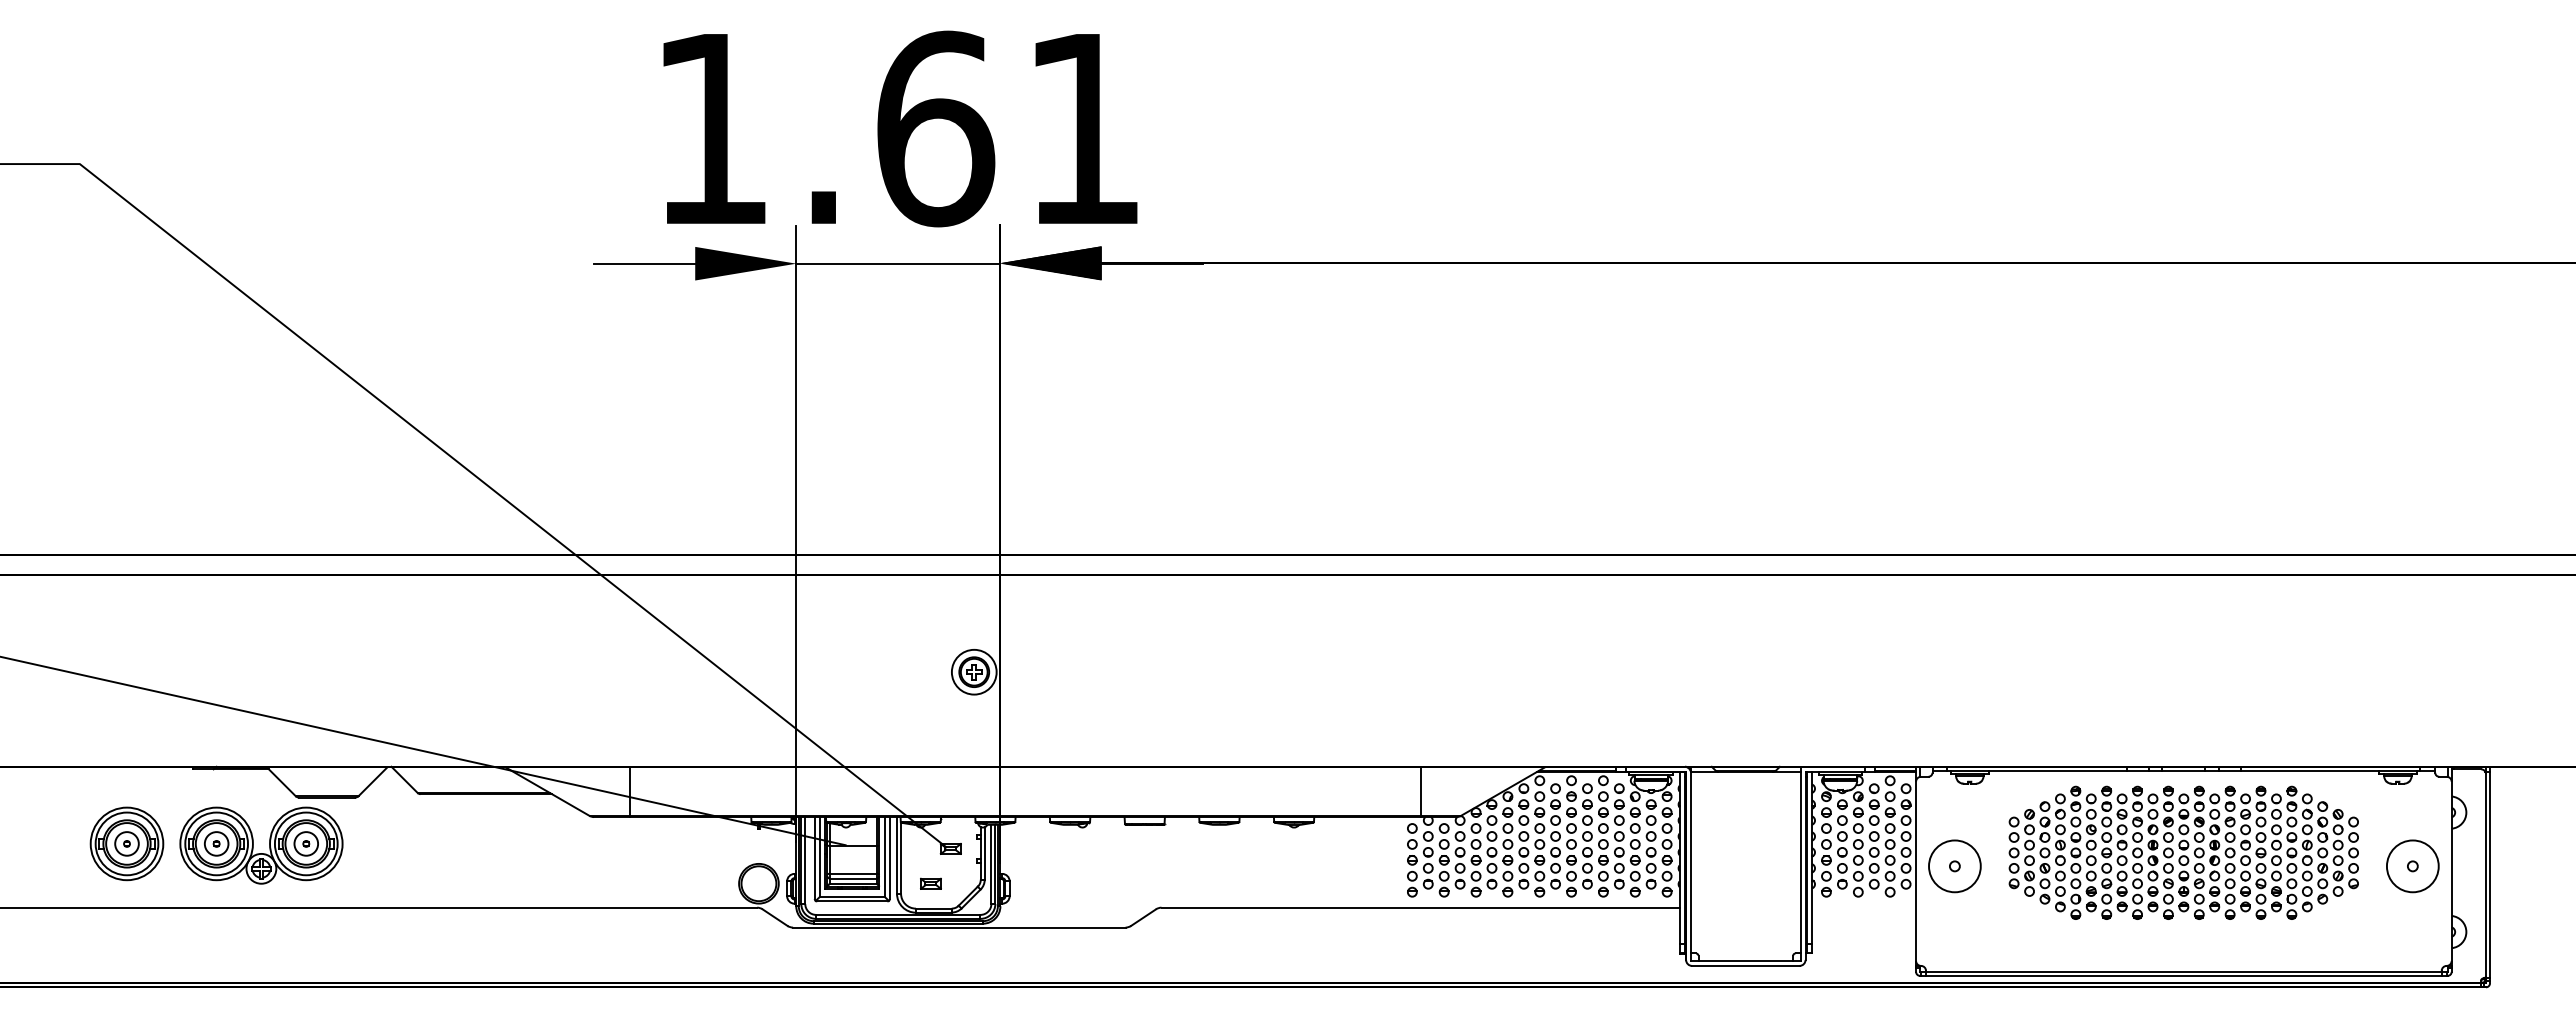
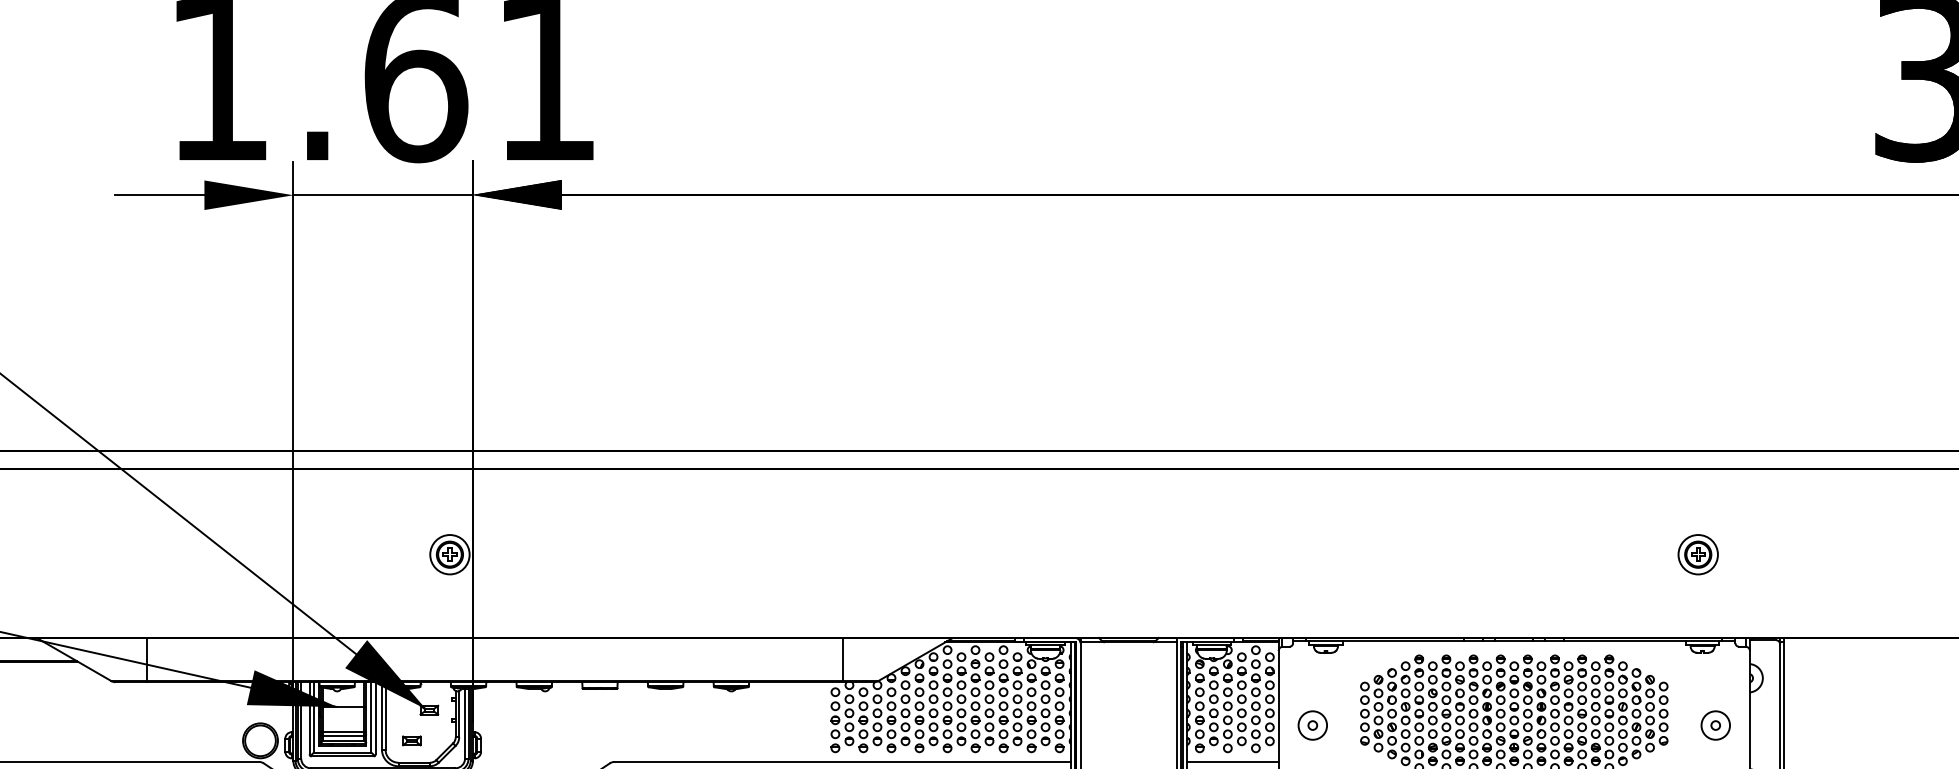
part: (2392, 672) -> (1697, 554), added
fill: (901, 808) -> (385, 674), added
fill: (794, 824) -> (291, 688), added
circle: (1954, 866) -> (1312, 725), size x0.62
circle: (2412, 866) -> (1715, 725), size x0.62
line: (1864, 907) -> (1233, 761), added

